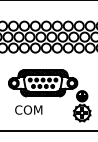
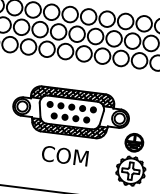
text: (28, 109) -> (64, 155), moved

